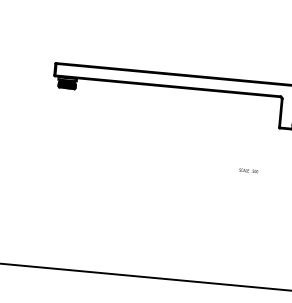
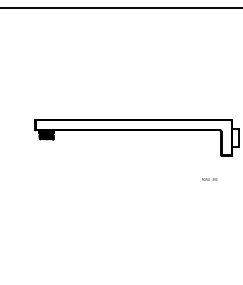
text: (248, 170) -> (209, 179), moved

